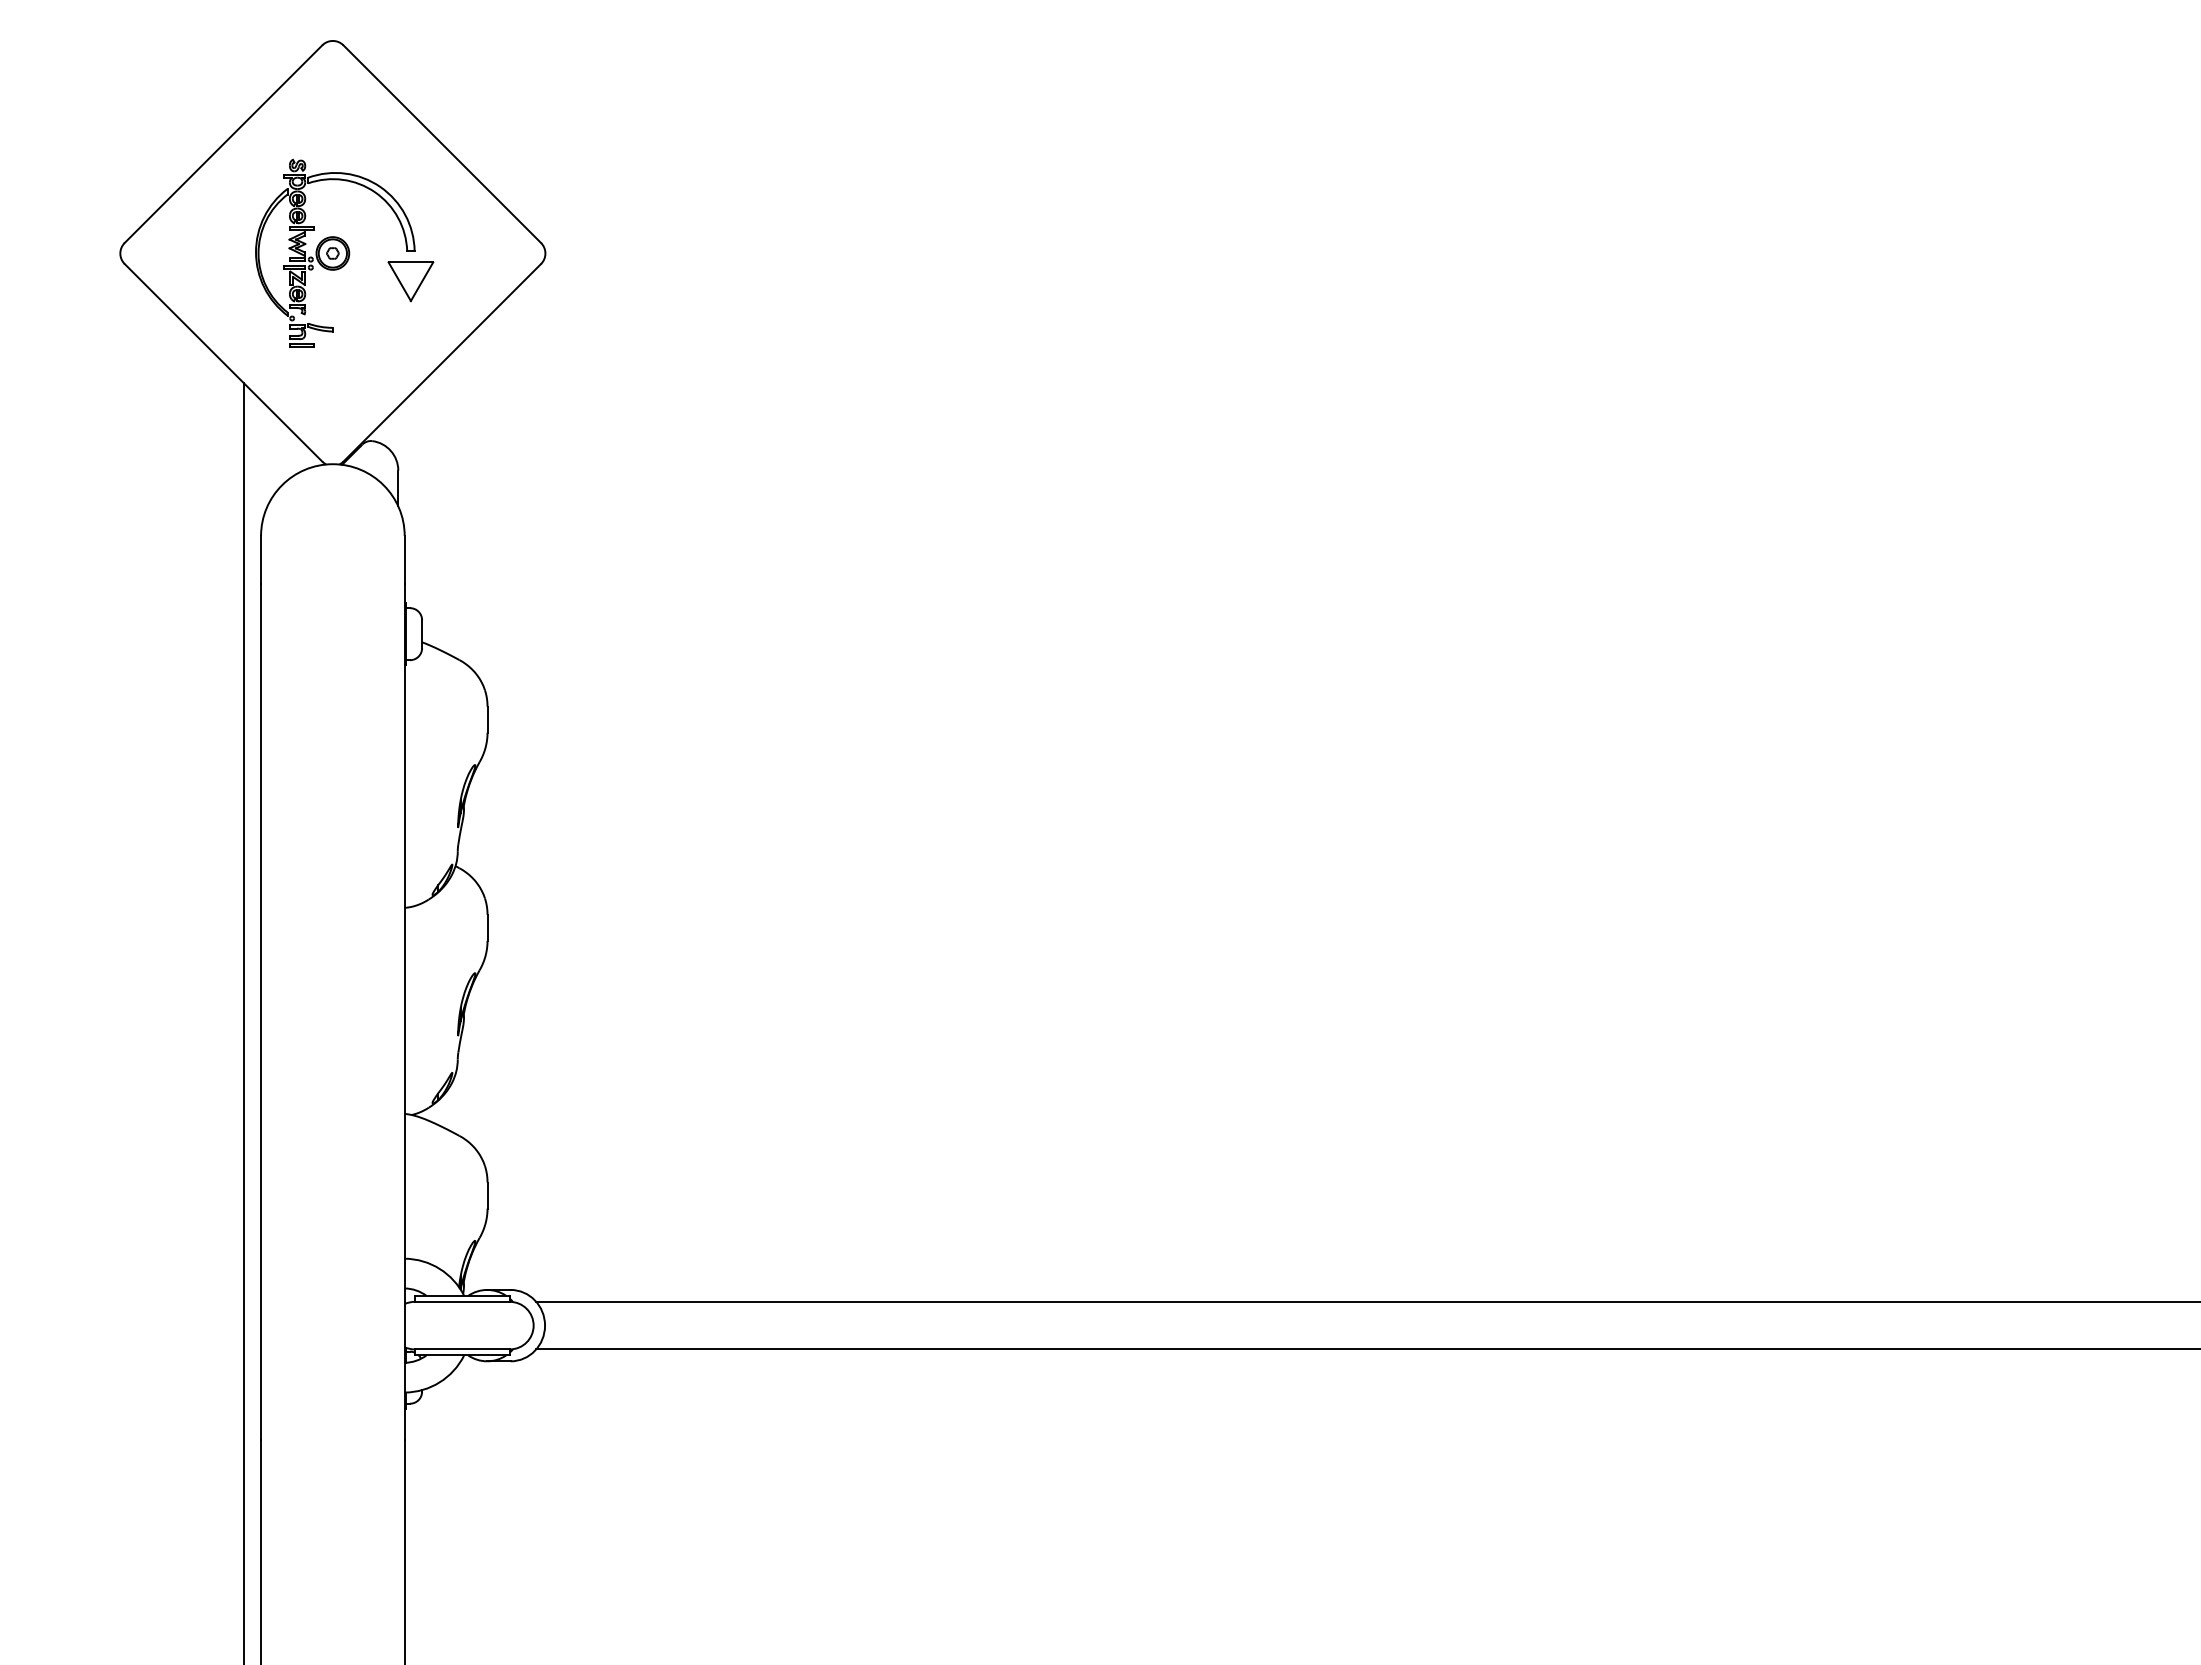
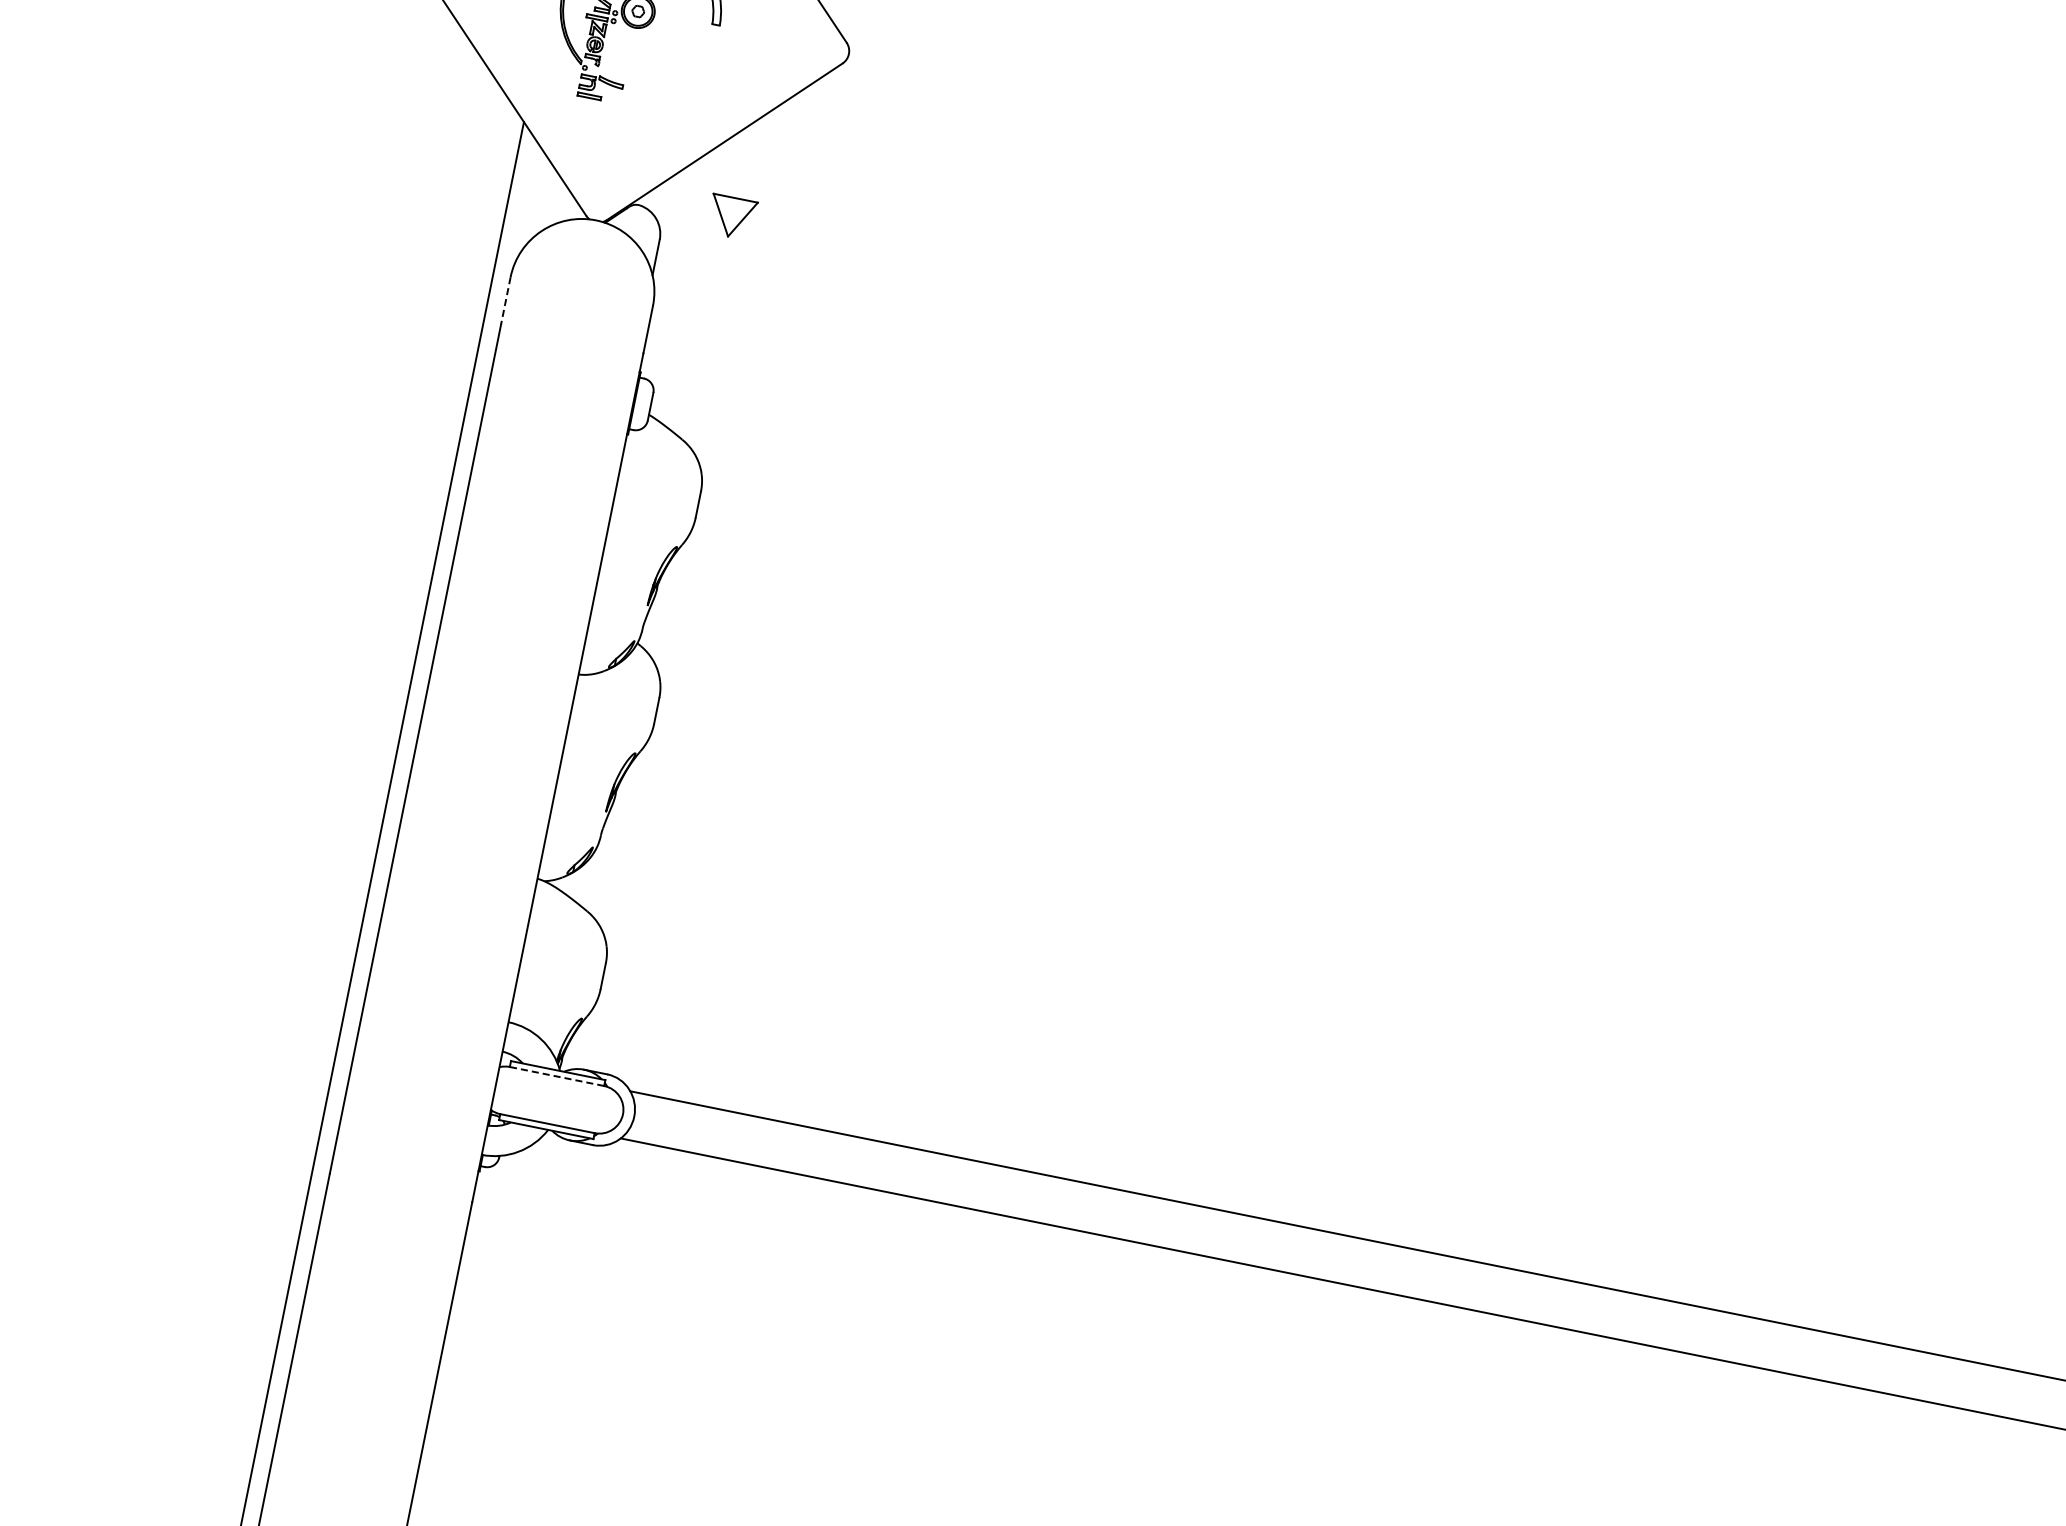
part: (410, 281) -> (731, 217), moved
line: (261, 559) -> (506, 300), solid -> dashed
line: (462, 1301) -> (557, 1076), solid -> dashed

